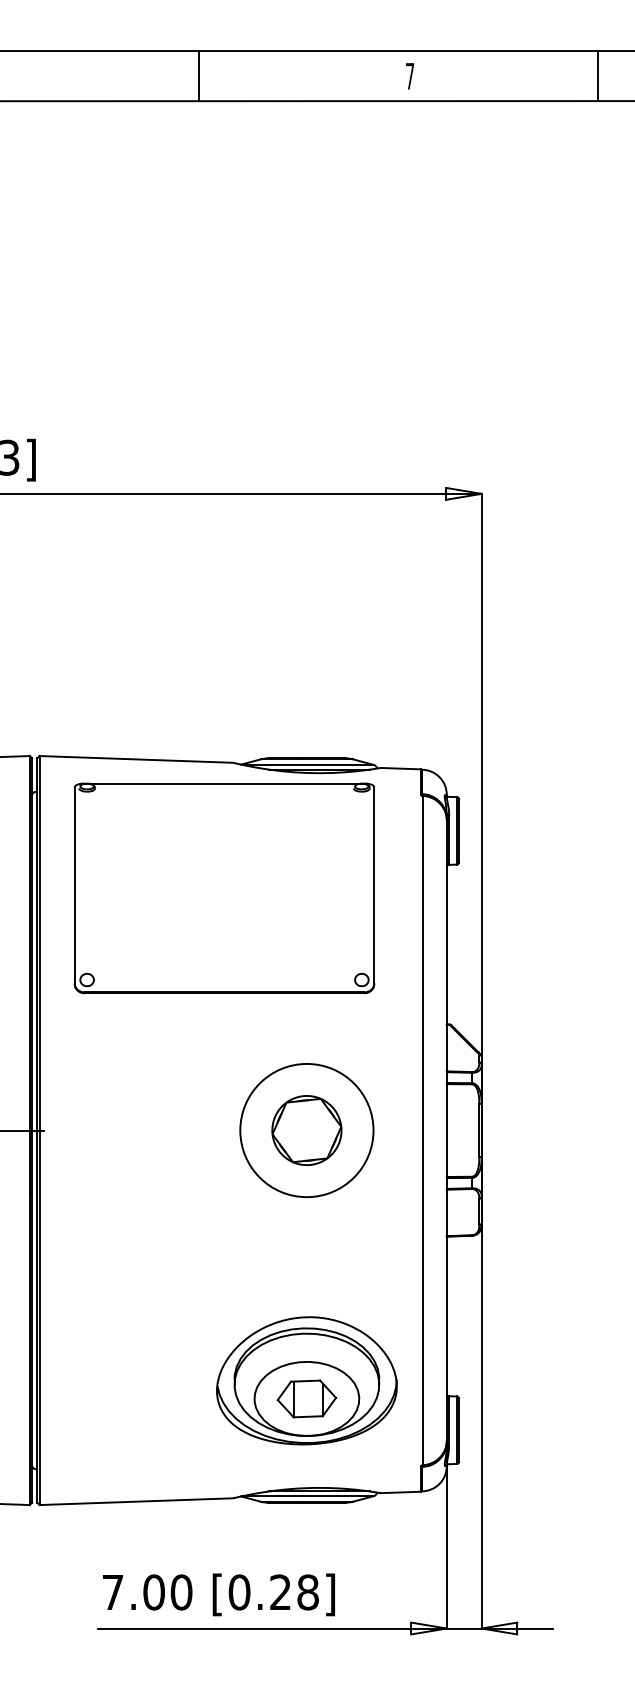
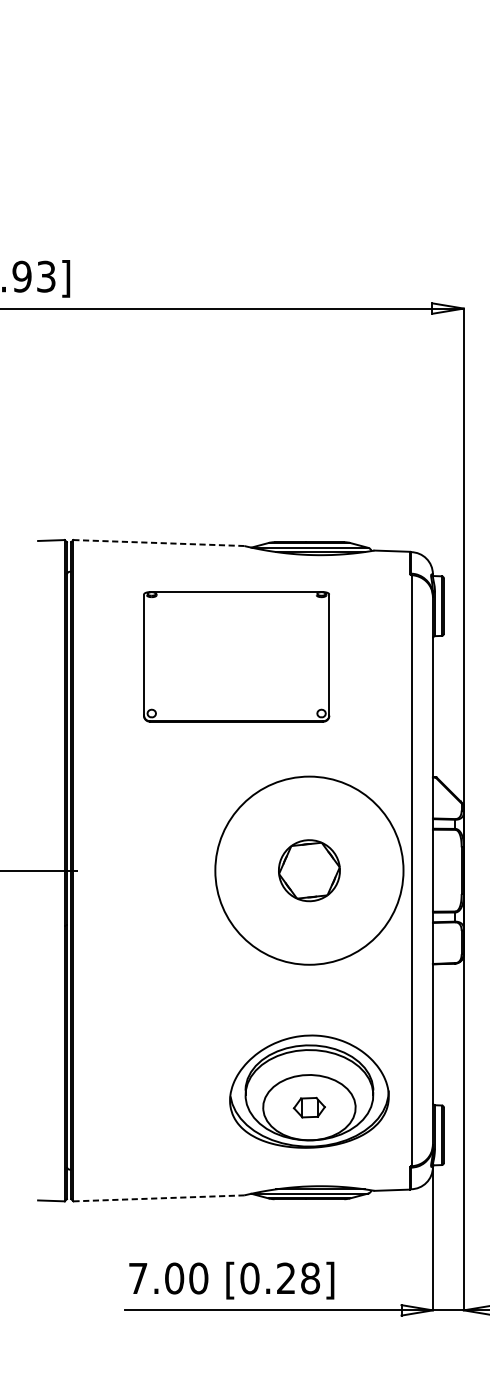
line: (136, 759) -> (158, 543), solid -> dashed
part: (224, 888) -> (236, 657), size x0.7
circle: (306, 1130) -> (309, 870), size x1.6
part: (306, 1398) -> (309, 1107), size x0.6
line: (136, 1501) -> (158, 1198), solid -> dashed

